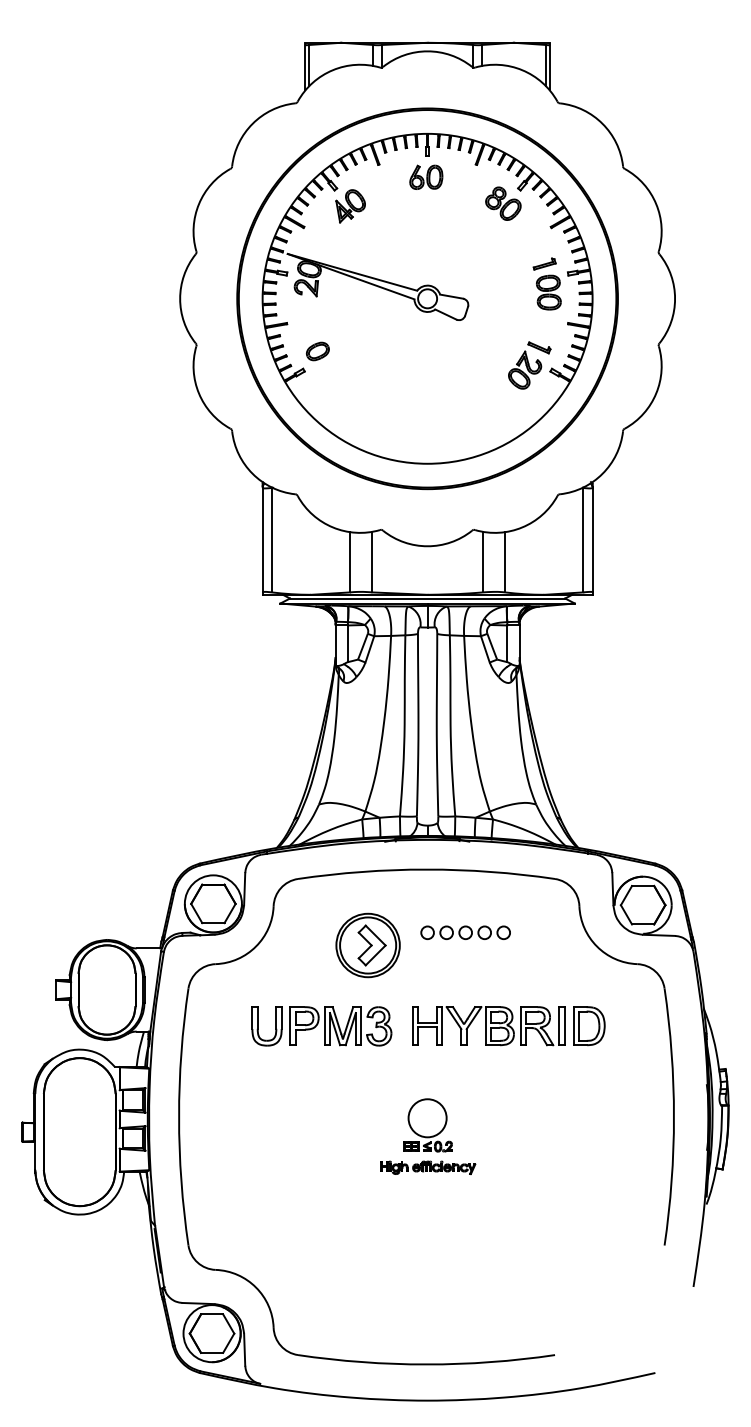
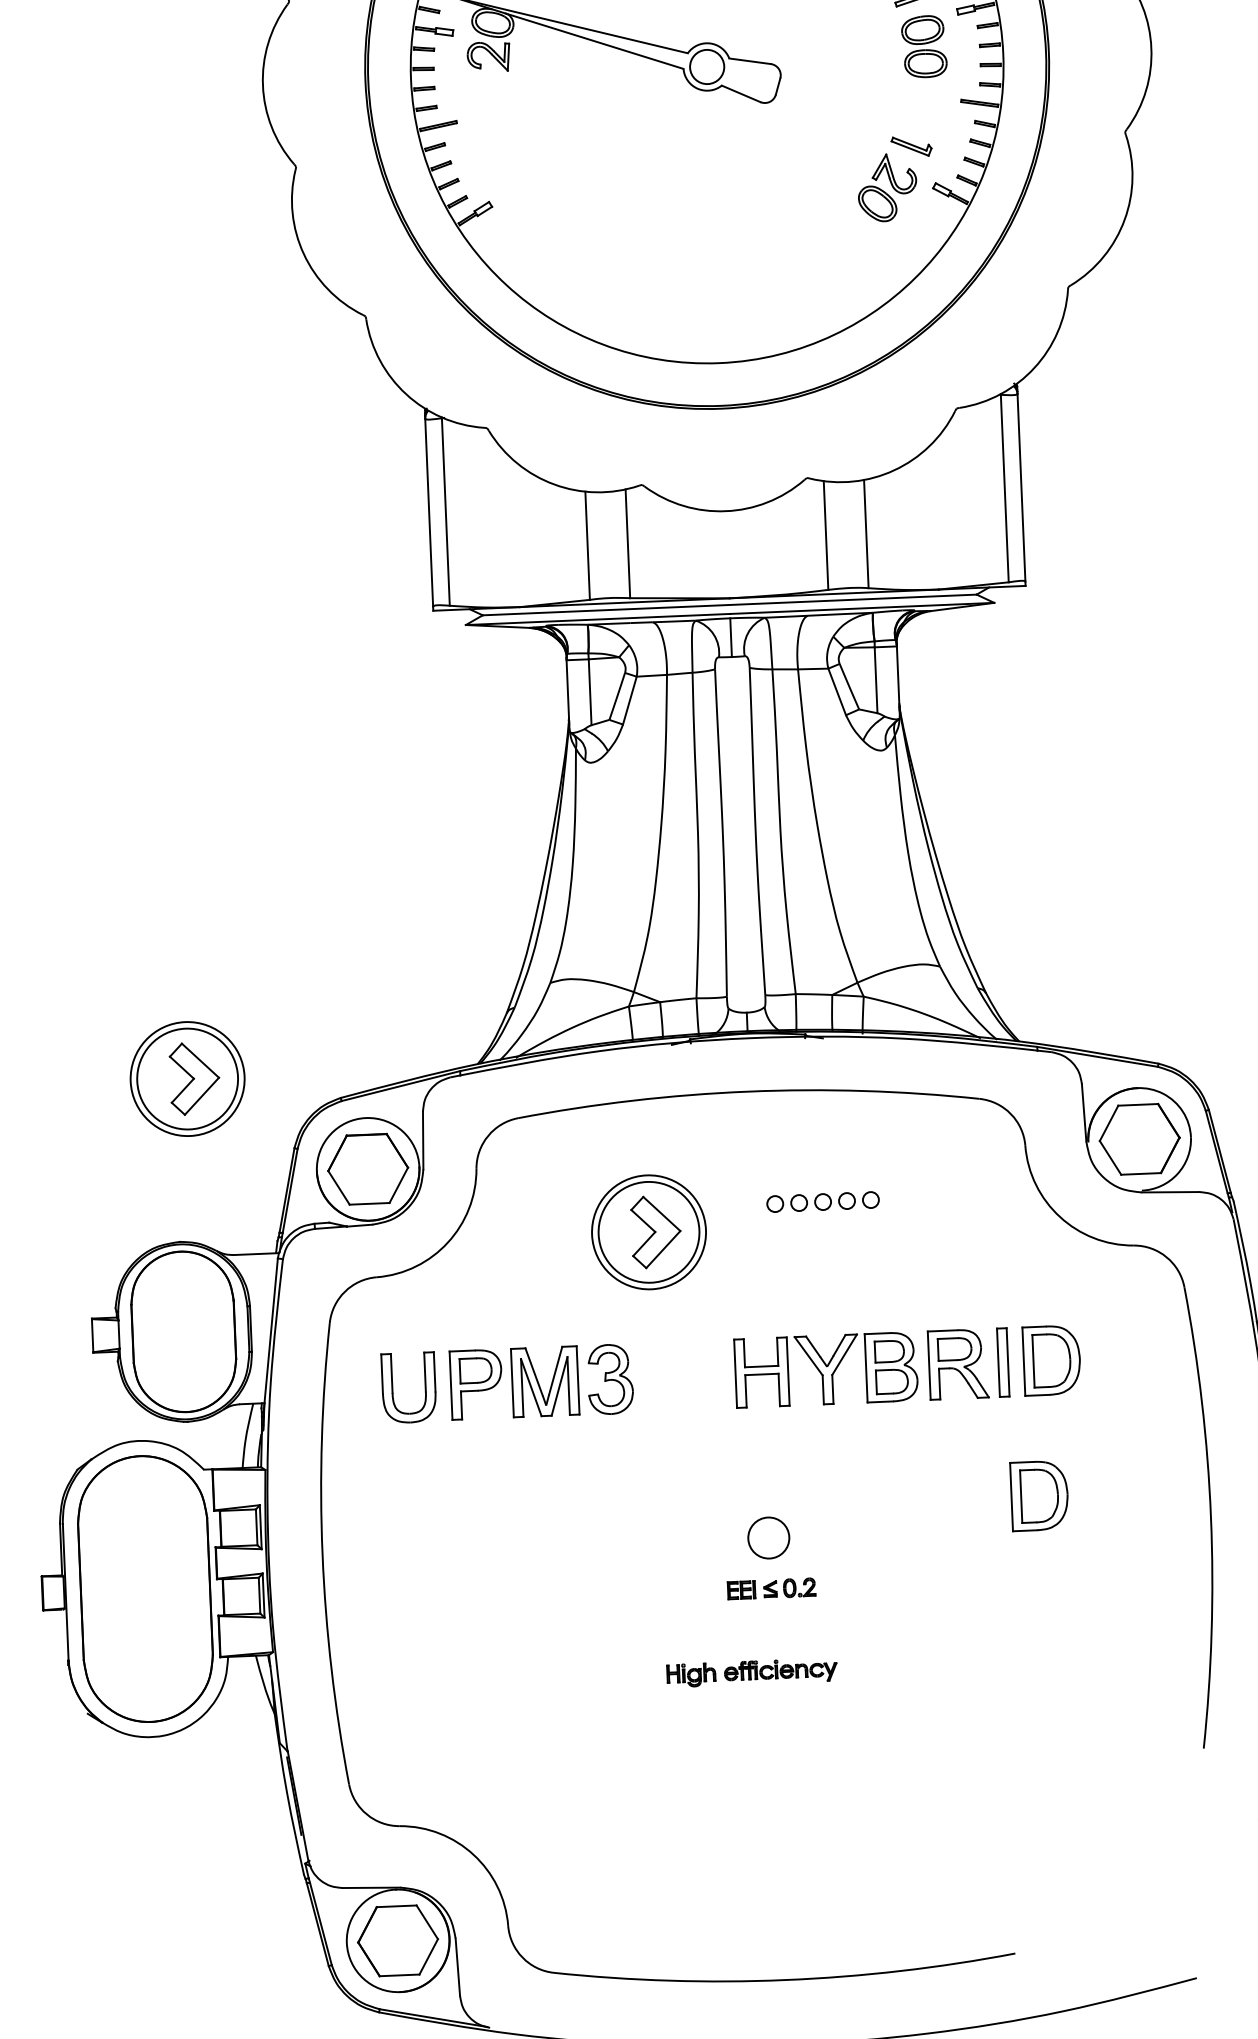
part: (317, 351) -> (513, 169), removed
part: (114, 849) -> (186, 1079), added
part: (465, 932) -> (822, 1201), size x0.7
part: (321, 1026) -> (506, 1383), moved
part: (579, 1101) -> (1040, 1496), added
circle: (427, 1118) -> (768, 1538), size x0.6
part: (428, 1167) -> (752, 1672), moved

